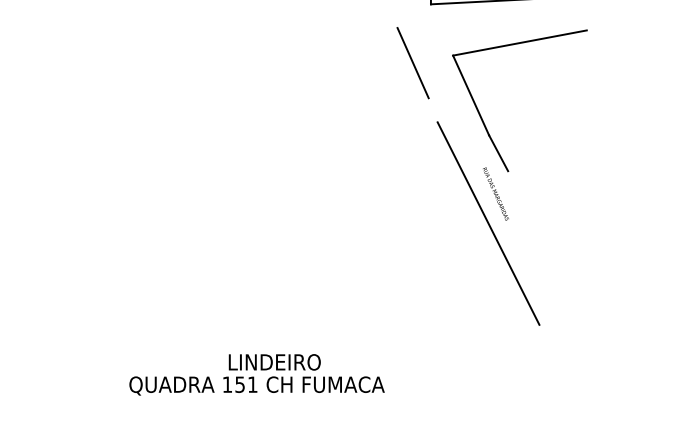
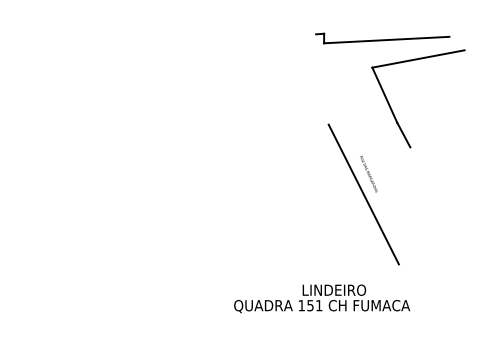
line: (412, 62) -> (311, 83), removed
part: (483, 119) -> (393, 111), moved
text: (256, 374) -> (321, 298), moved

